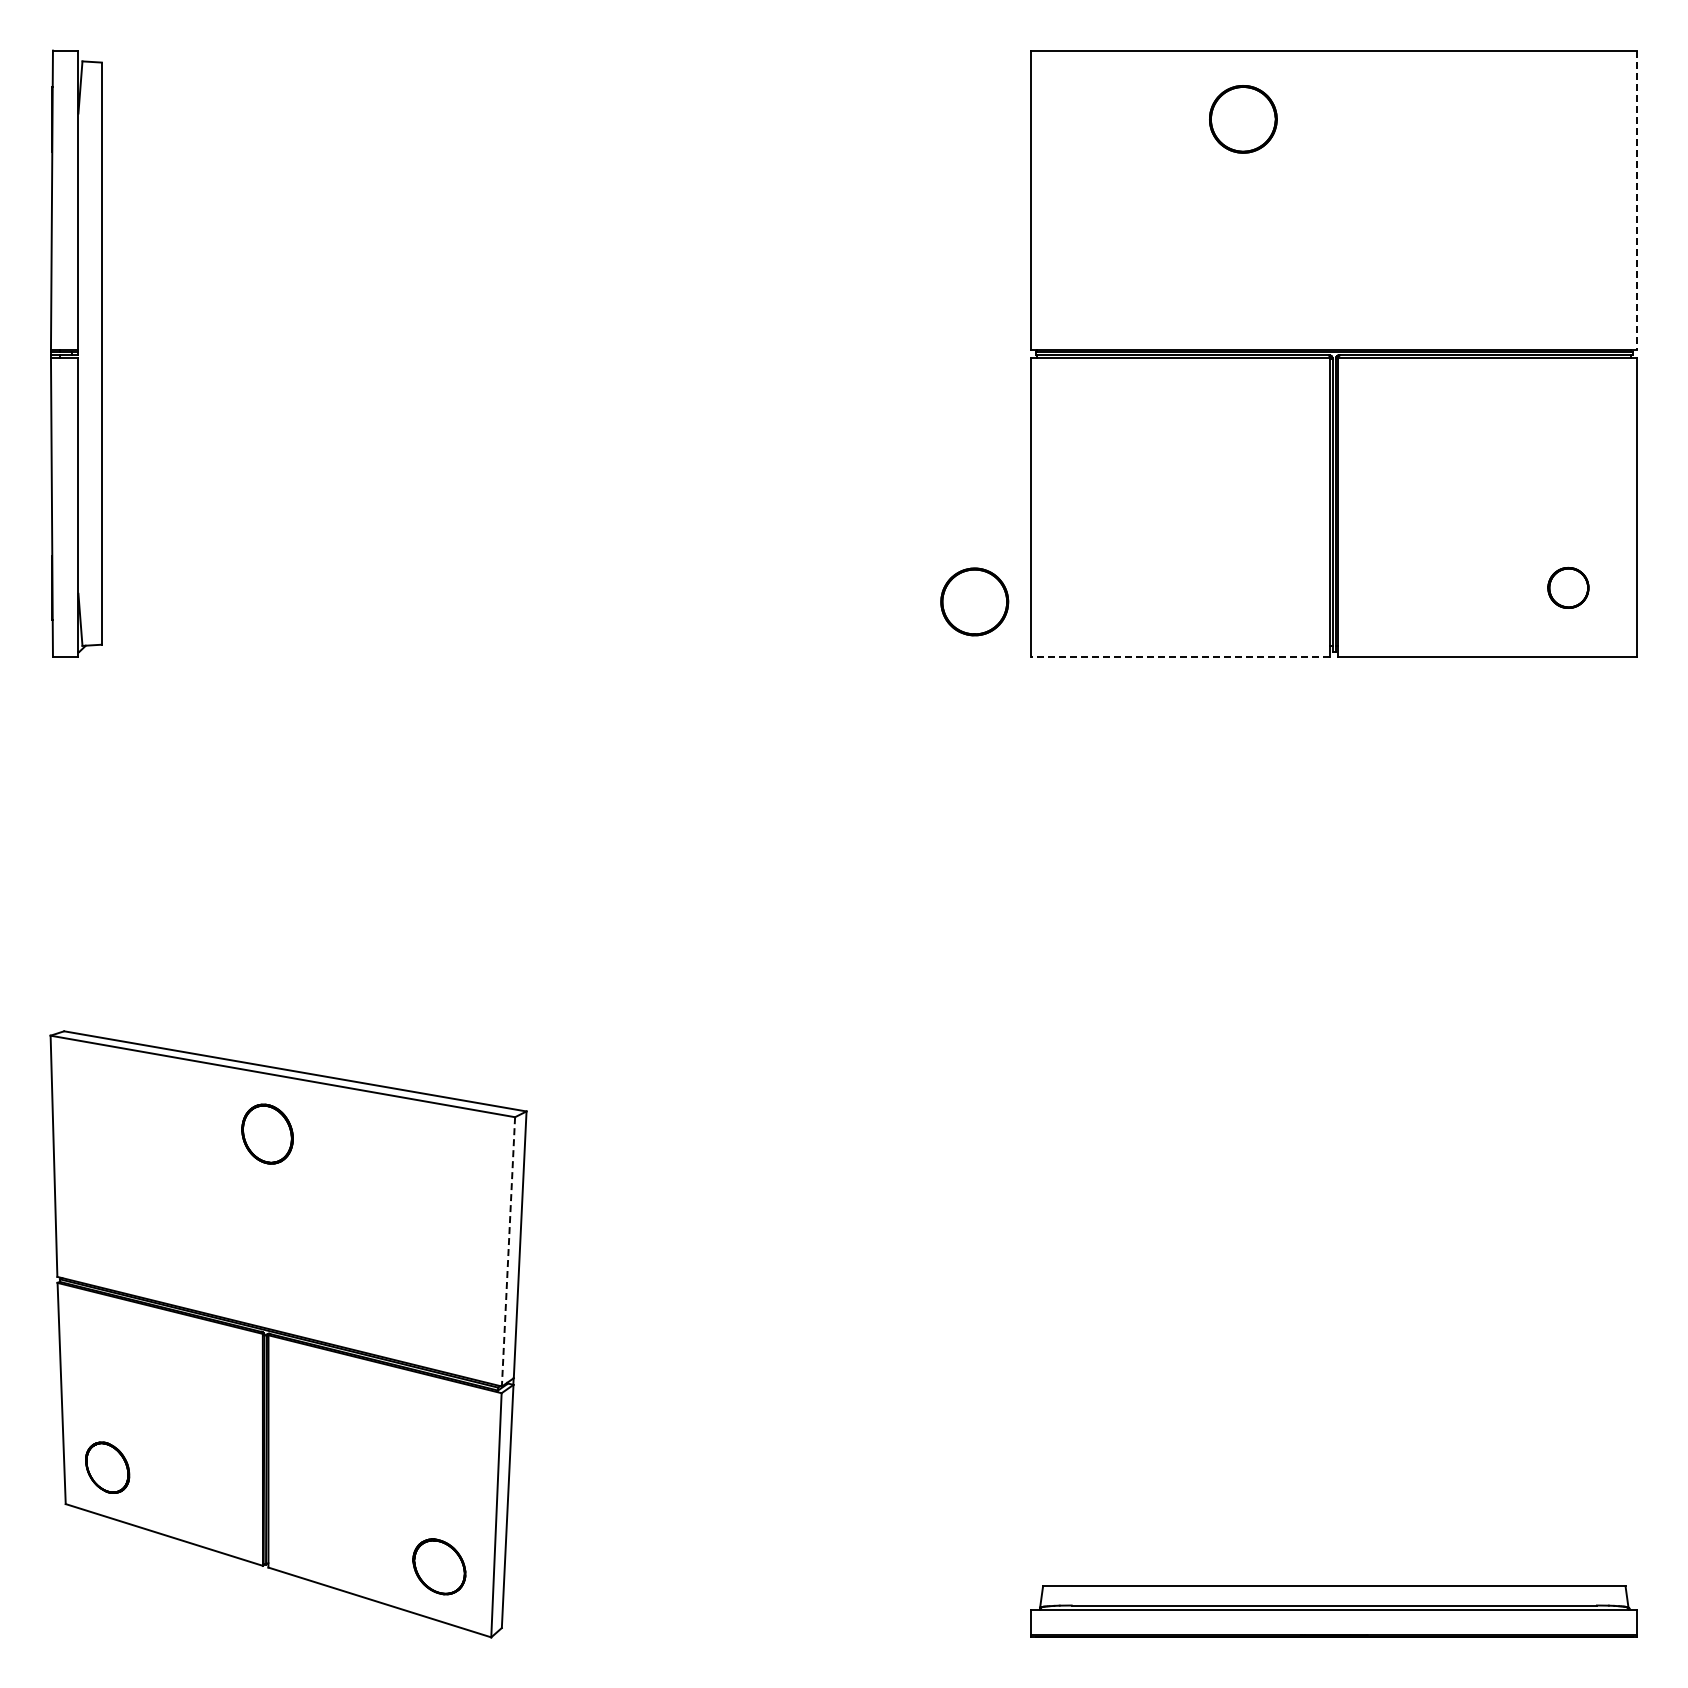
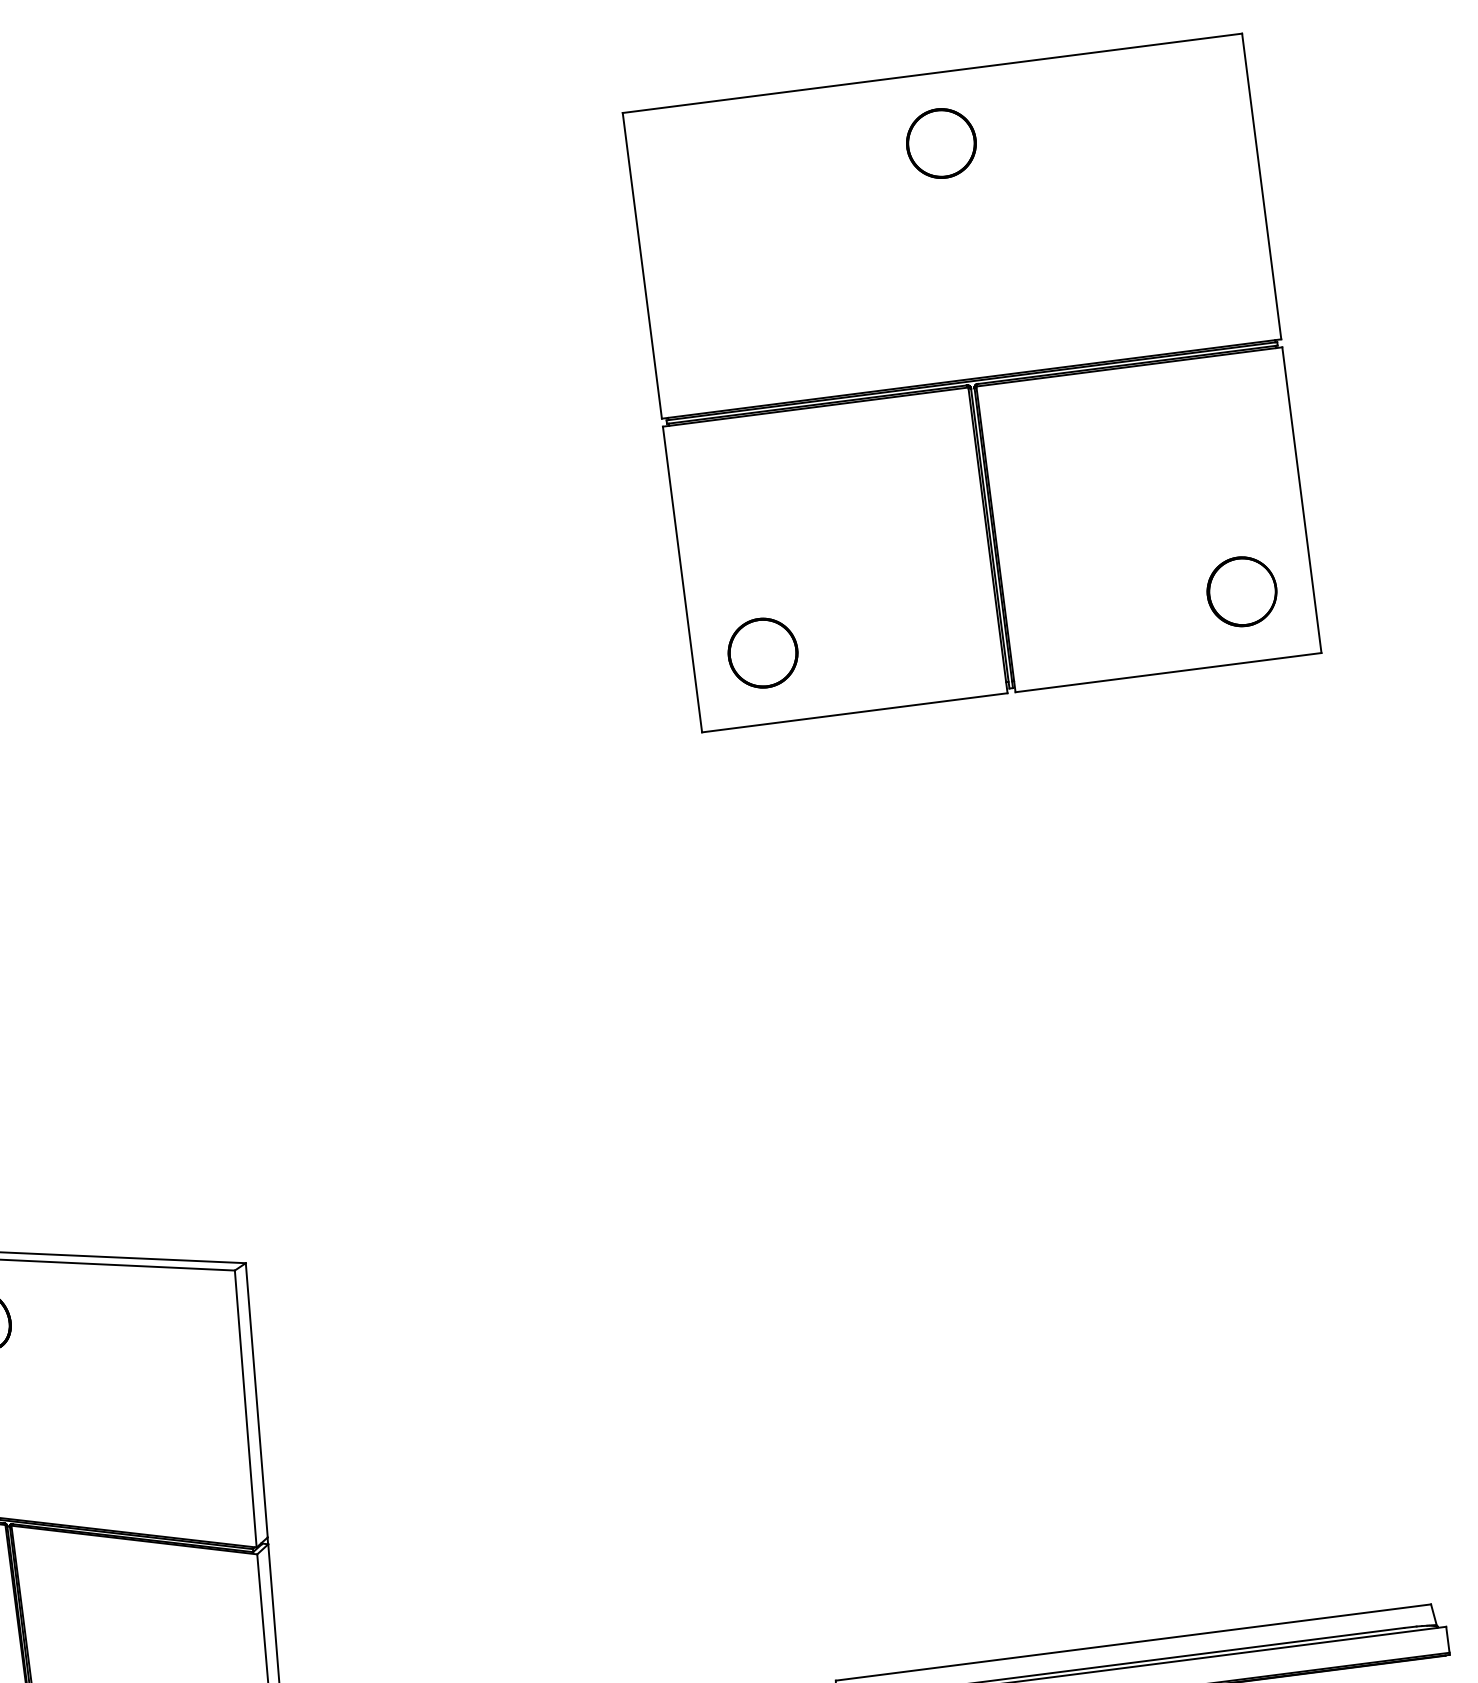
part: (1243, 119) -> (941, 143), moved
line: (1637, 200) -> (1261, 186), dashed -> solid
part: (1568, 587) -> (1242, 591), size x1.67
part: (974, 601) -> (762, 652), moved
line: (1180, 656) -> (854, 712), dashed -> solid
line: (508, 1251) -> (245, 1408), dashed -> solid

